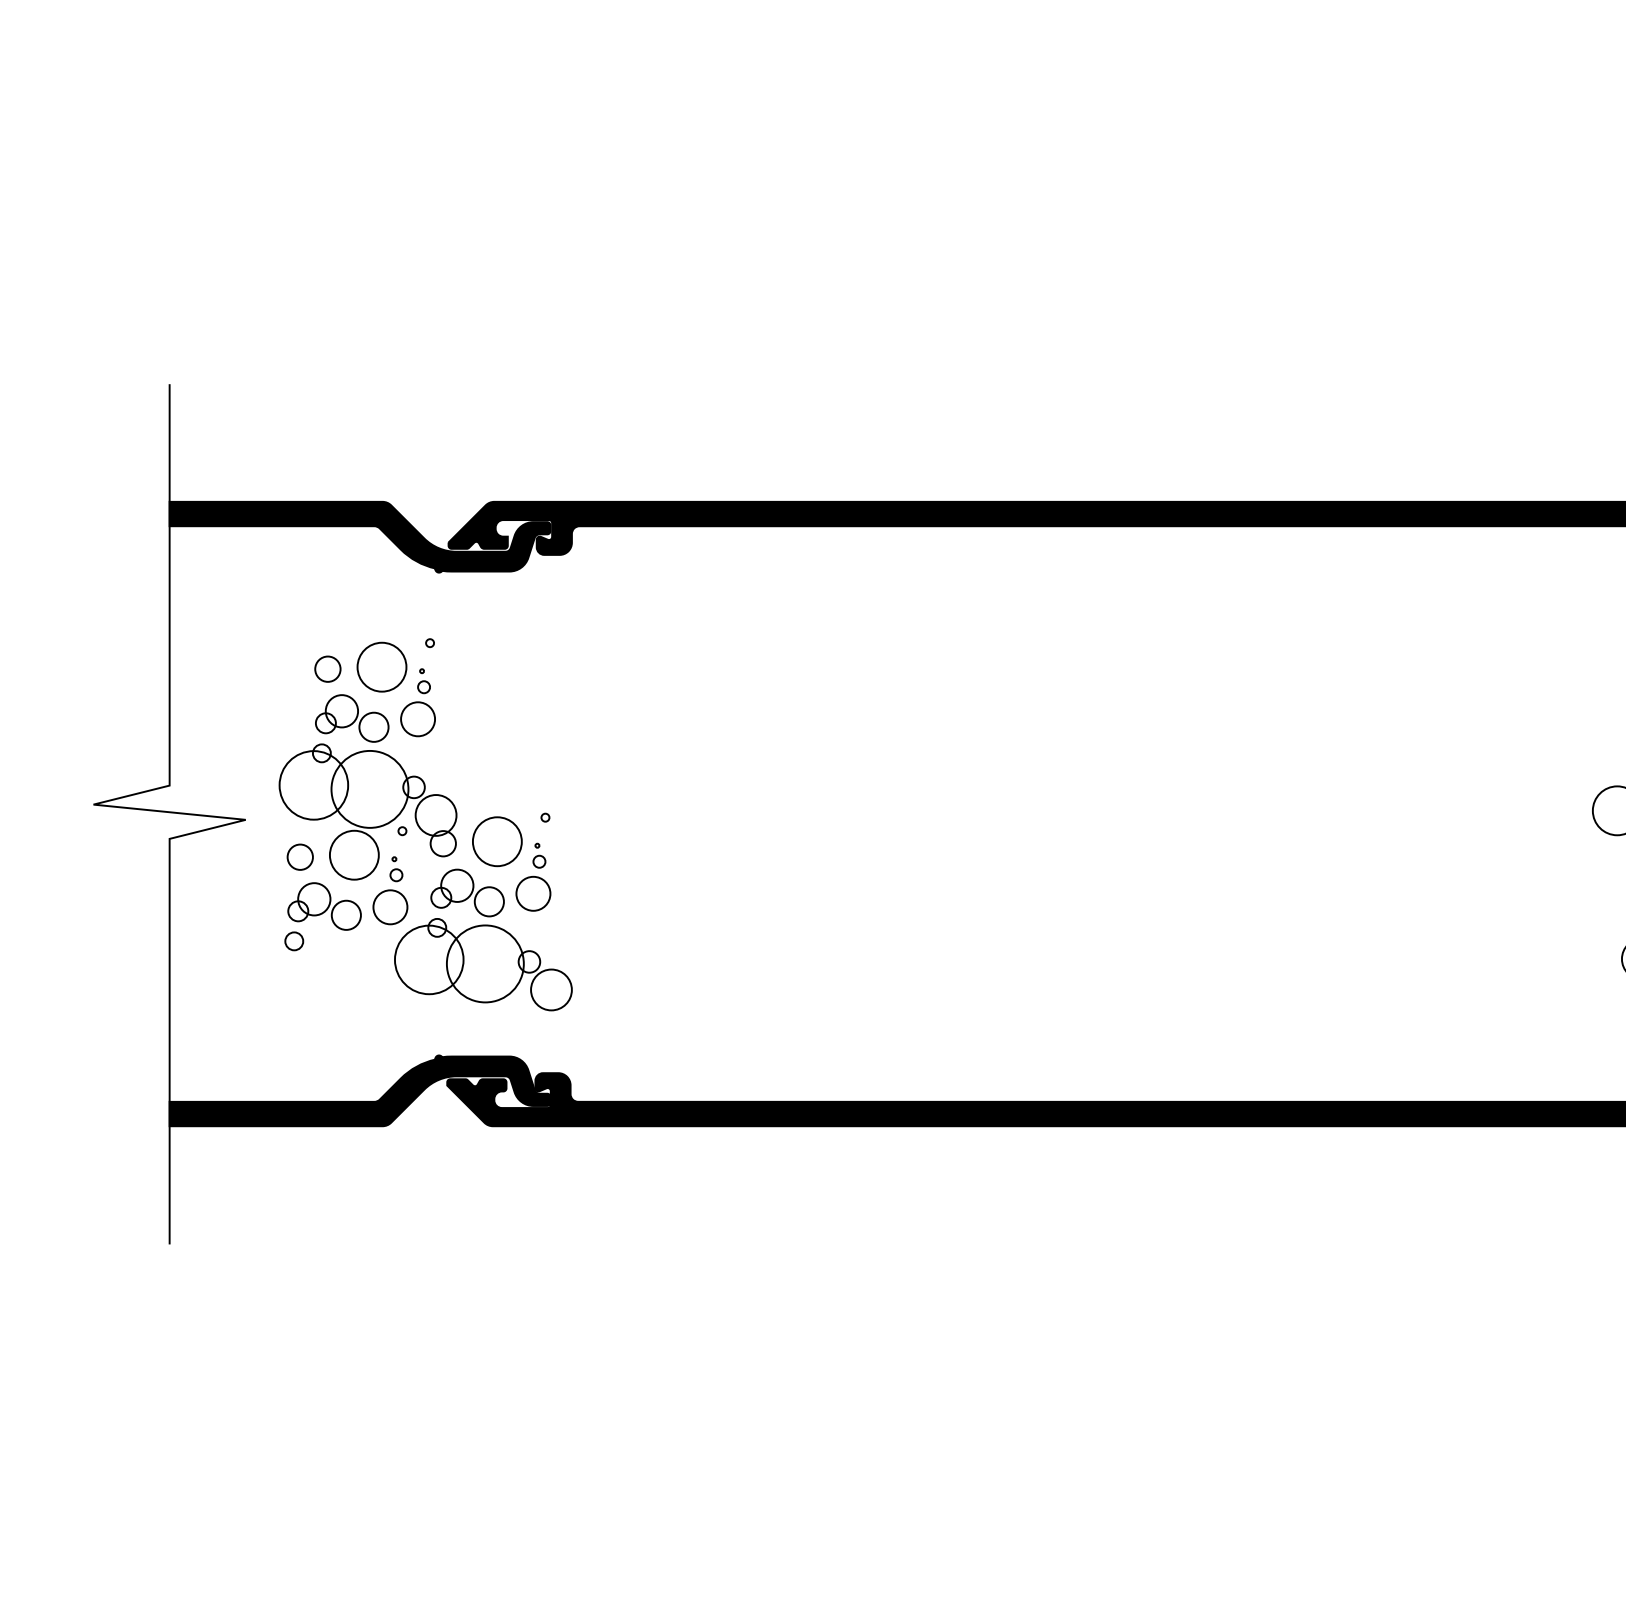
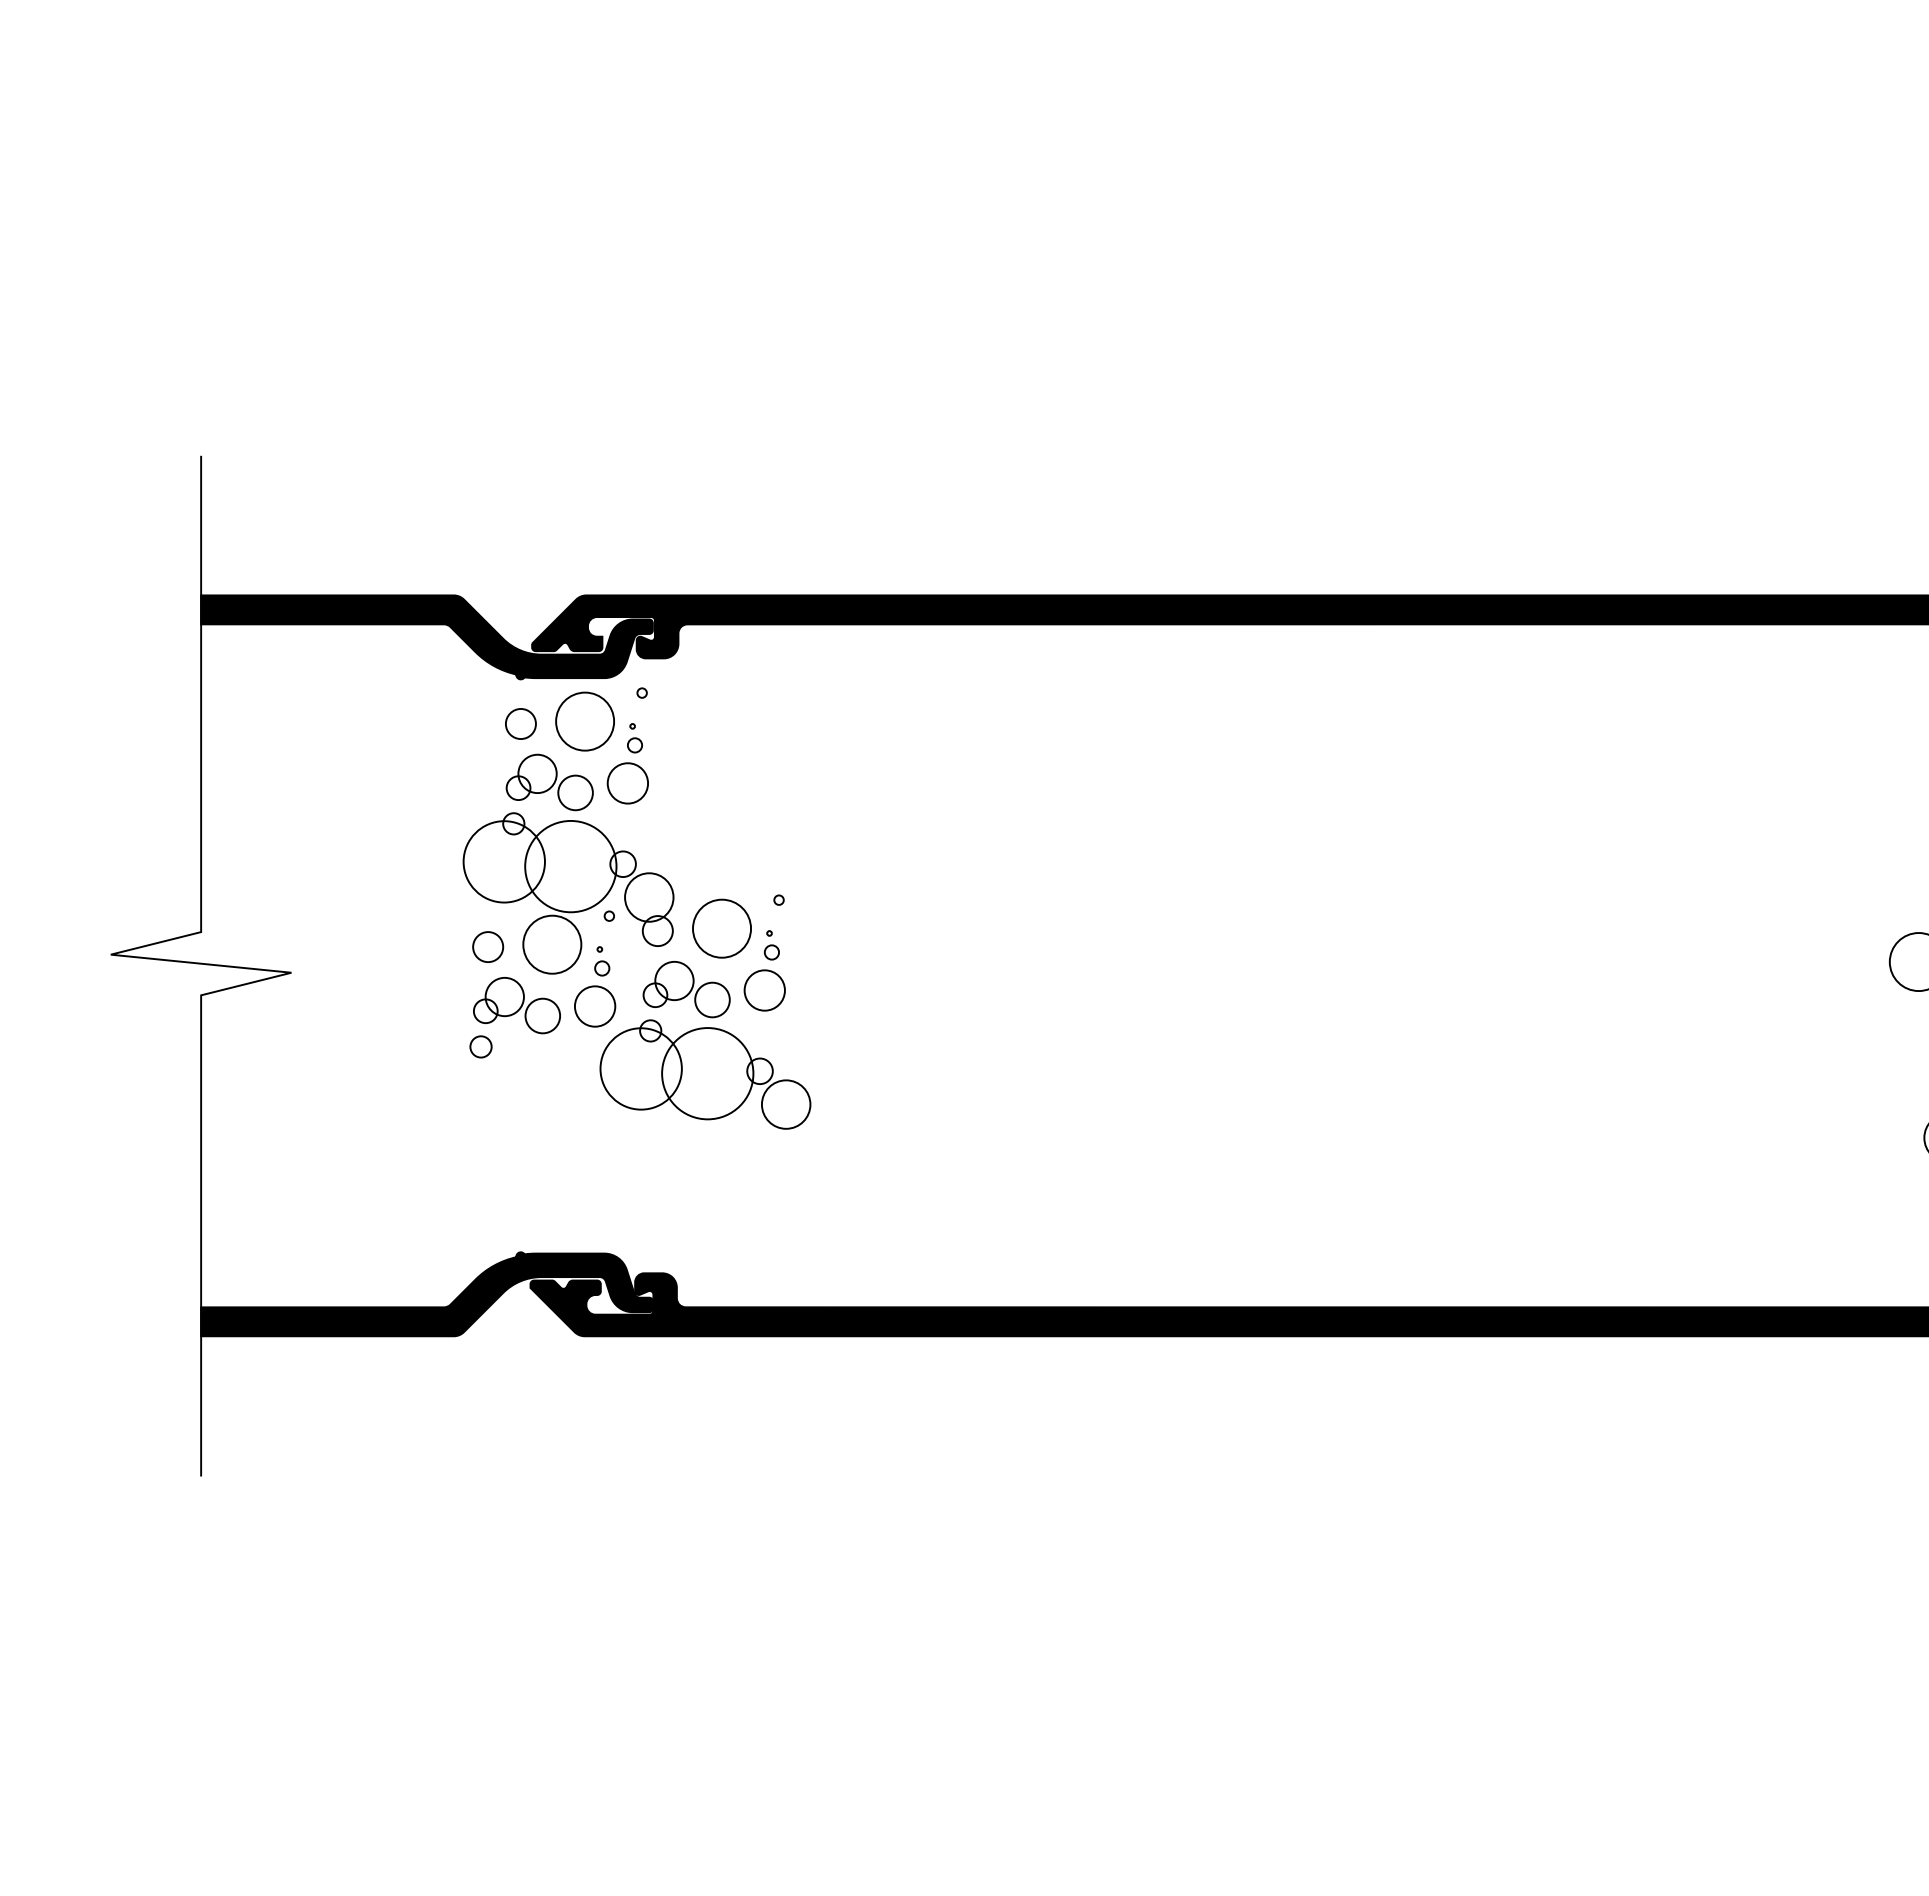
part: (425, 824) -> (636, 908), moved

